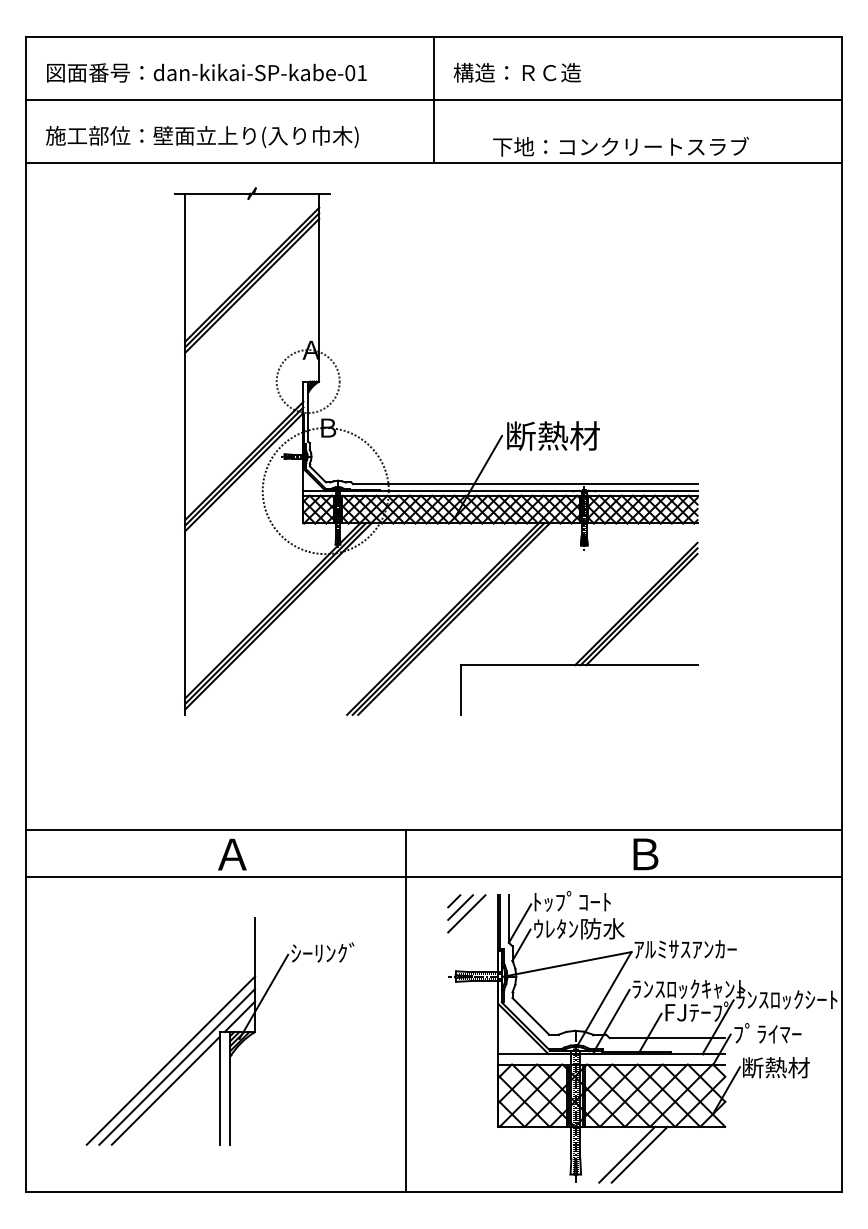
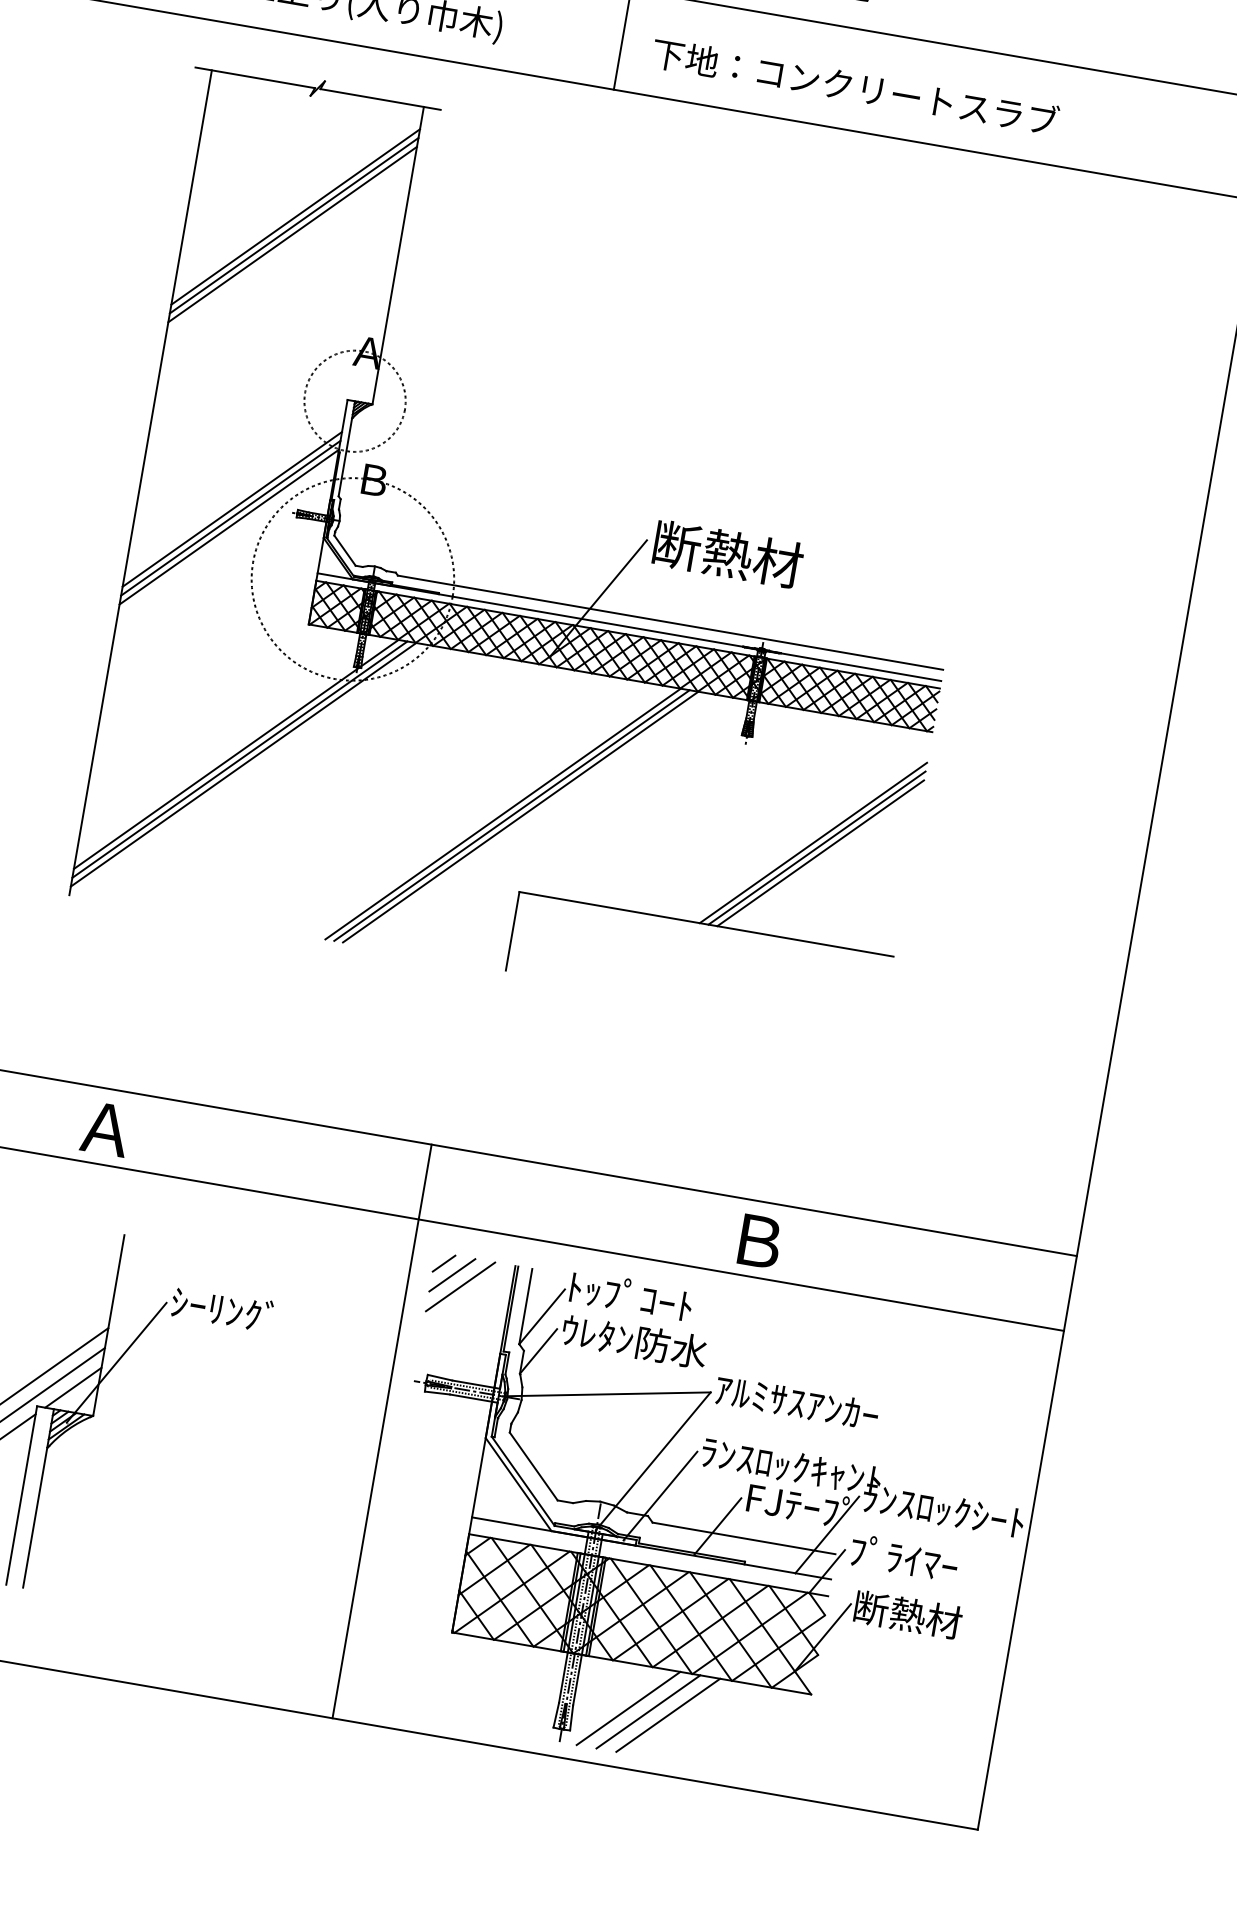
text: (620, 146) -> (854, 86), moved
line: (406, 1010) -> (382, 1430), moved
line: (614, 1154) -> (628, 1708), added

